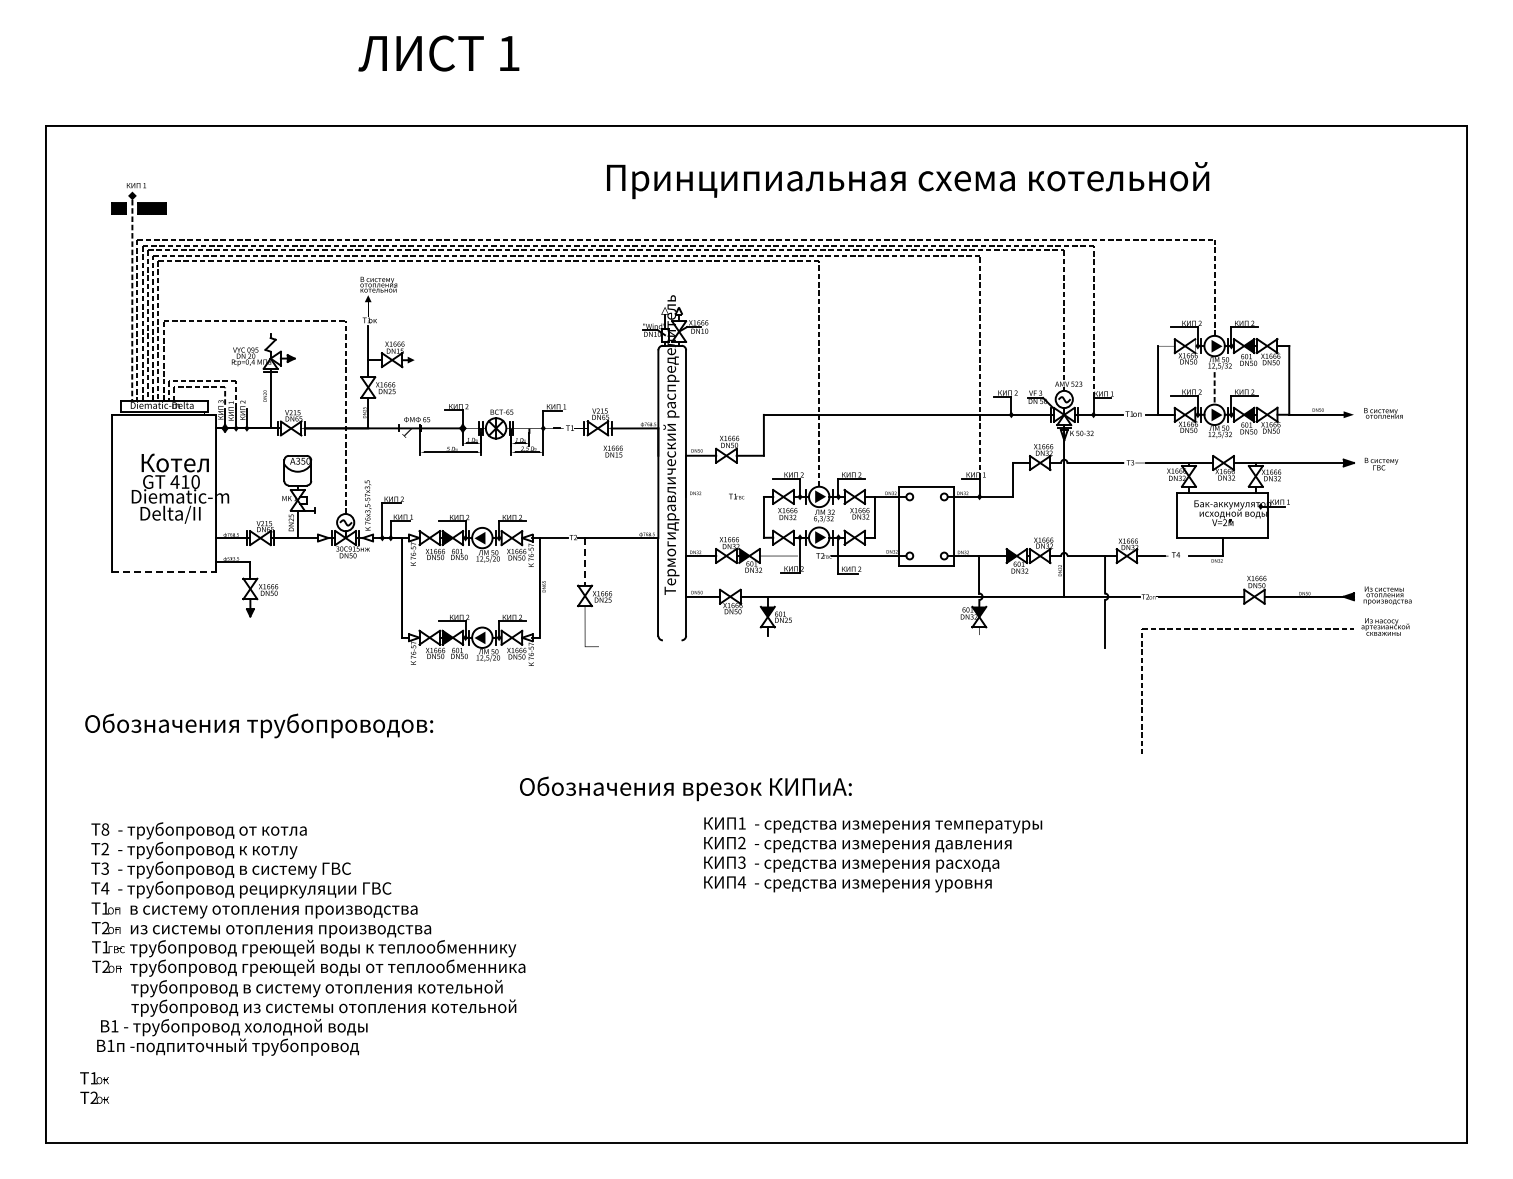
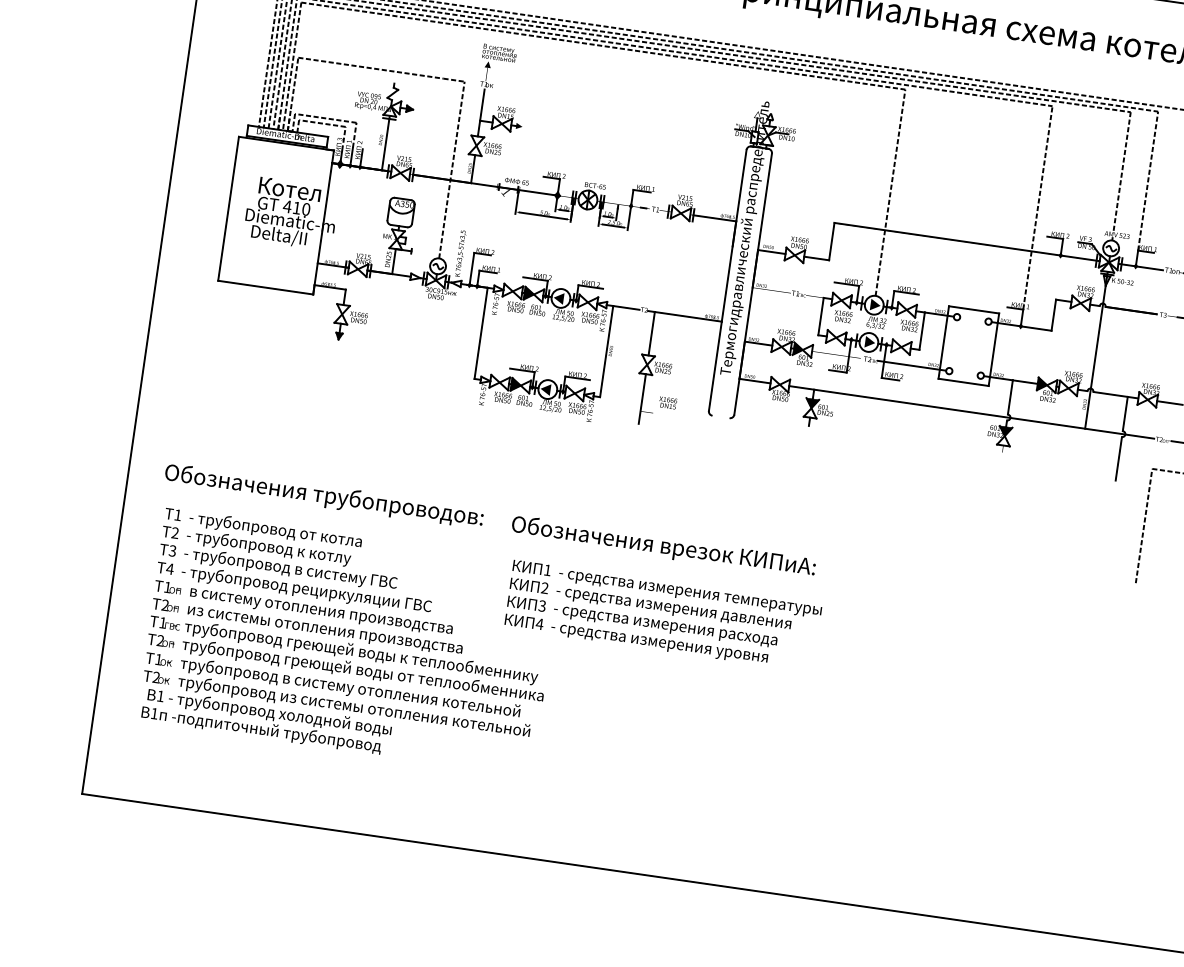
text: (612, 451) -> (667, 402), moved
line: (585, 561) -> (652, 333), dashed -> solid
line: (164, 572) -> (265, 288), dashed -> solid
line: (585, 633) -> (642, 399), added
text: (259, 725) -> (324, 496), moved
text: (685, 788) -> (663, 546), moved
text: (105, 829) -> (178, 515), 8 -> 1
text: (873, 854) -> (663, 615), moved
text: (94, 1087) -> (157, 668), moved

